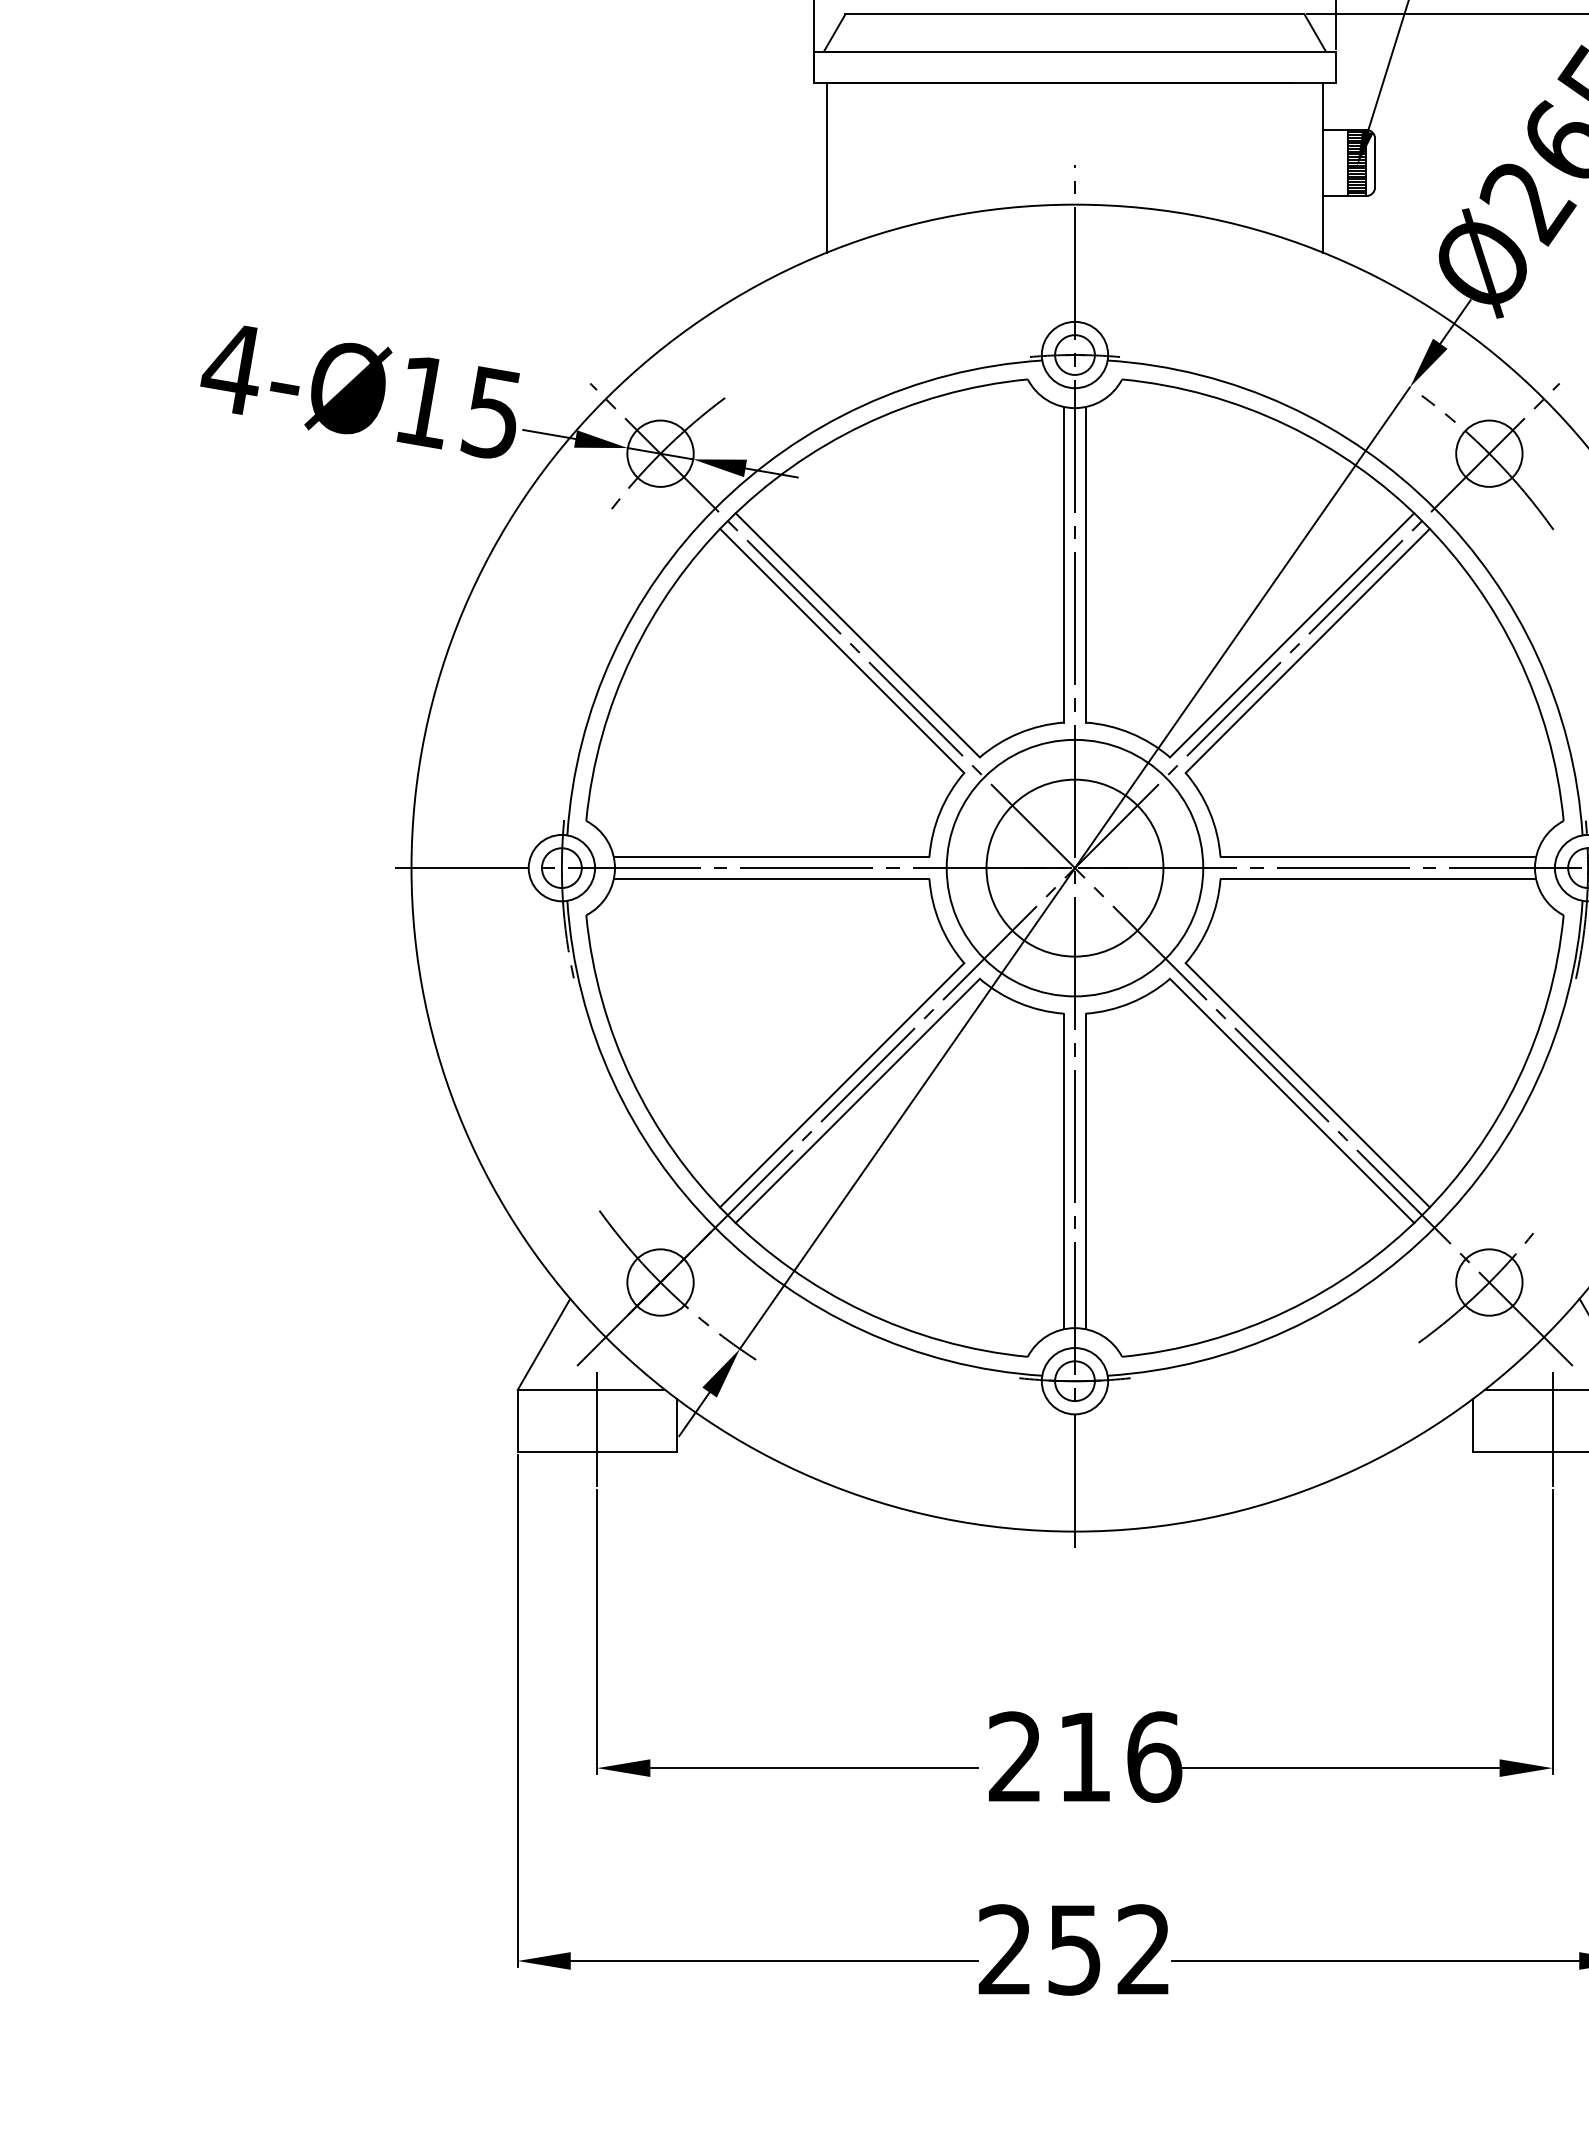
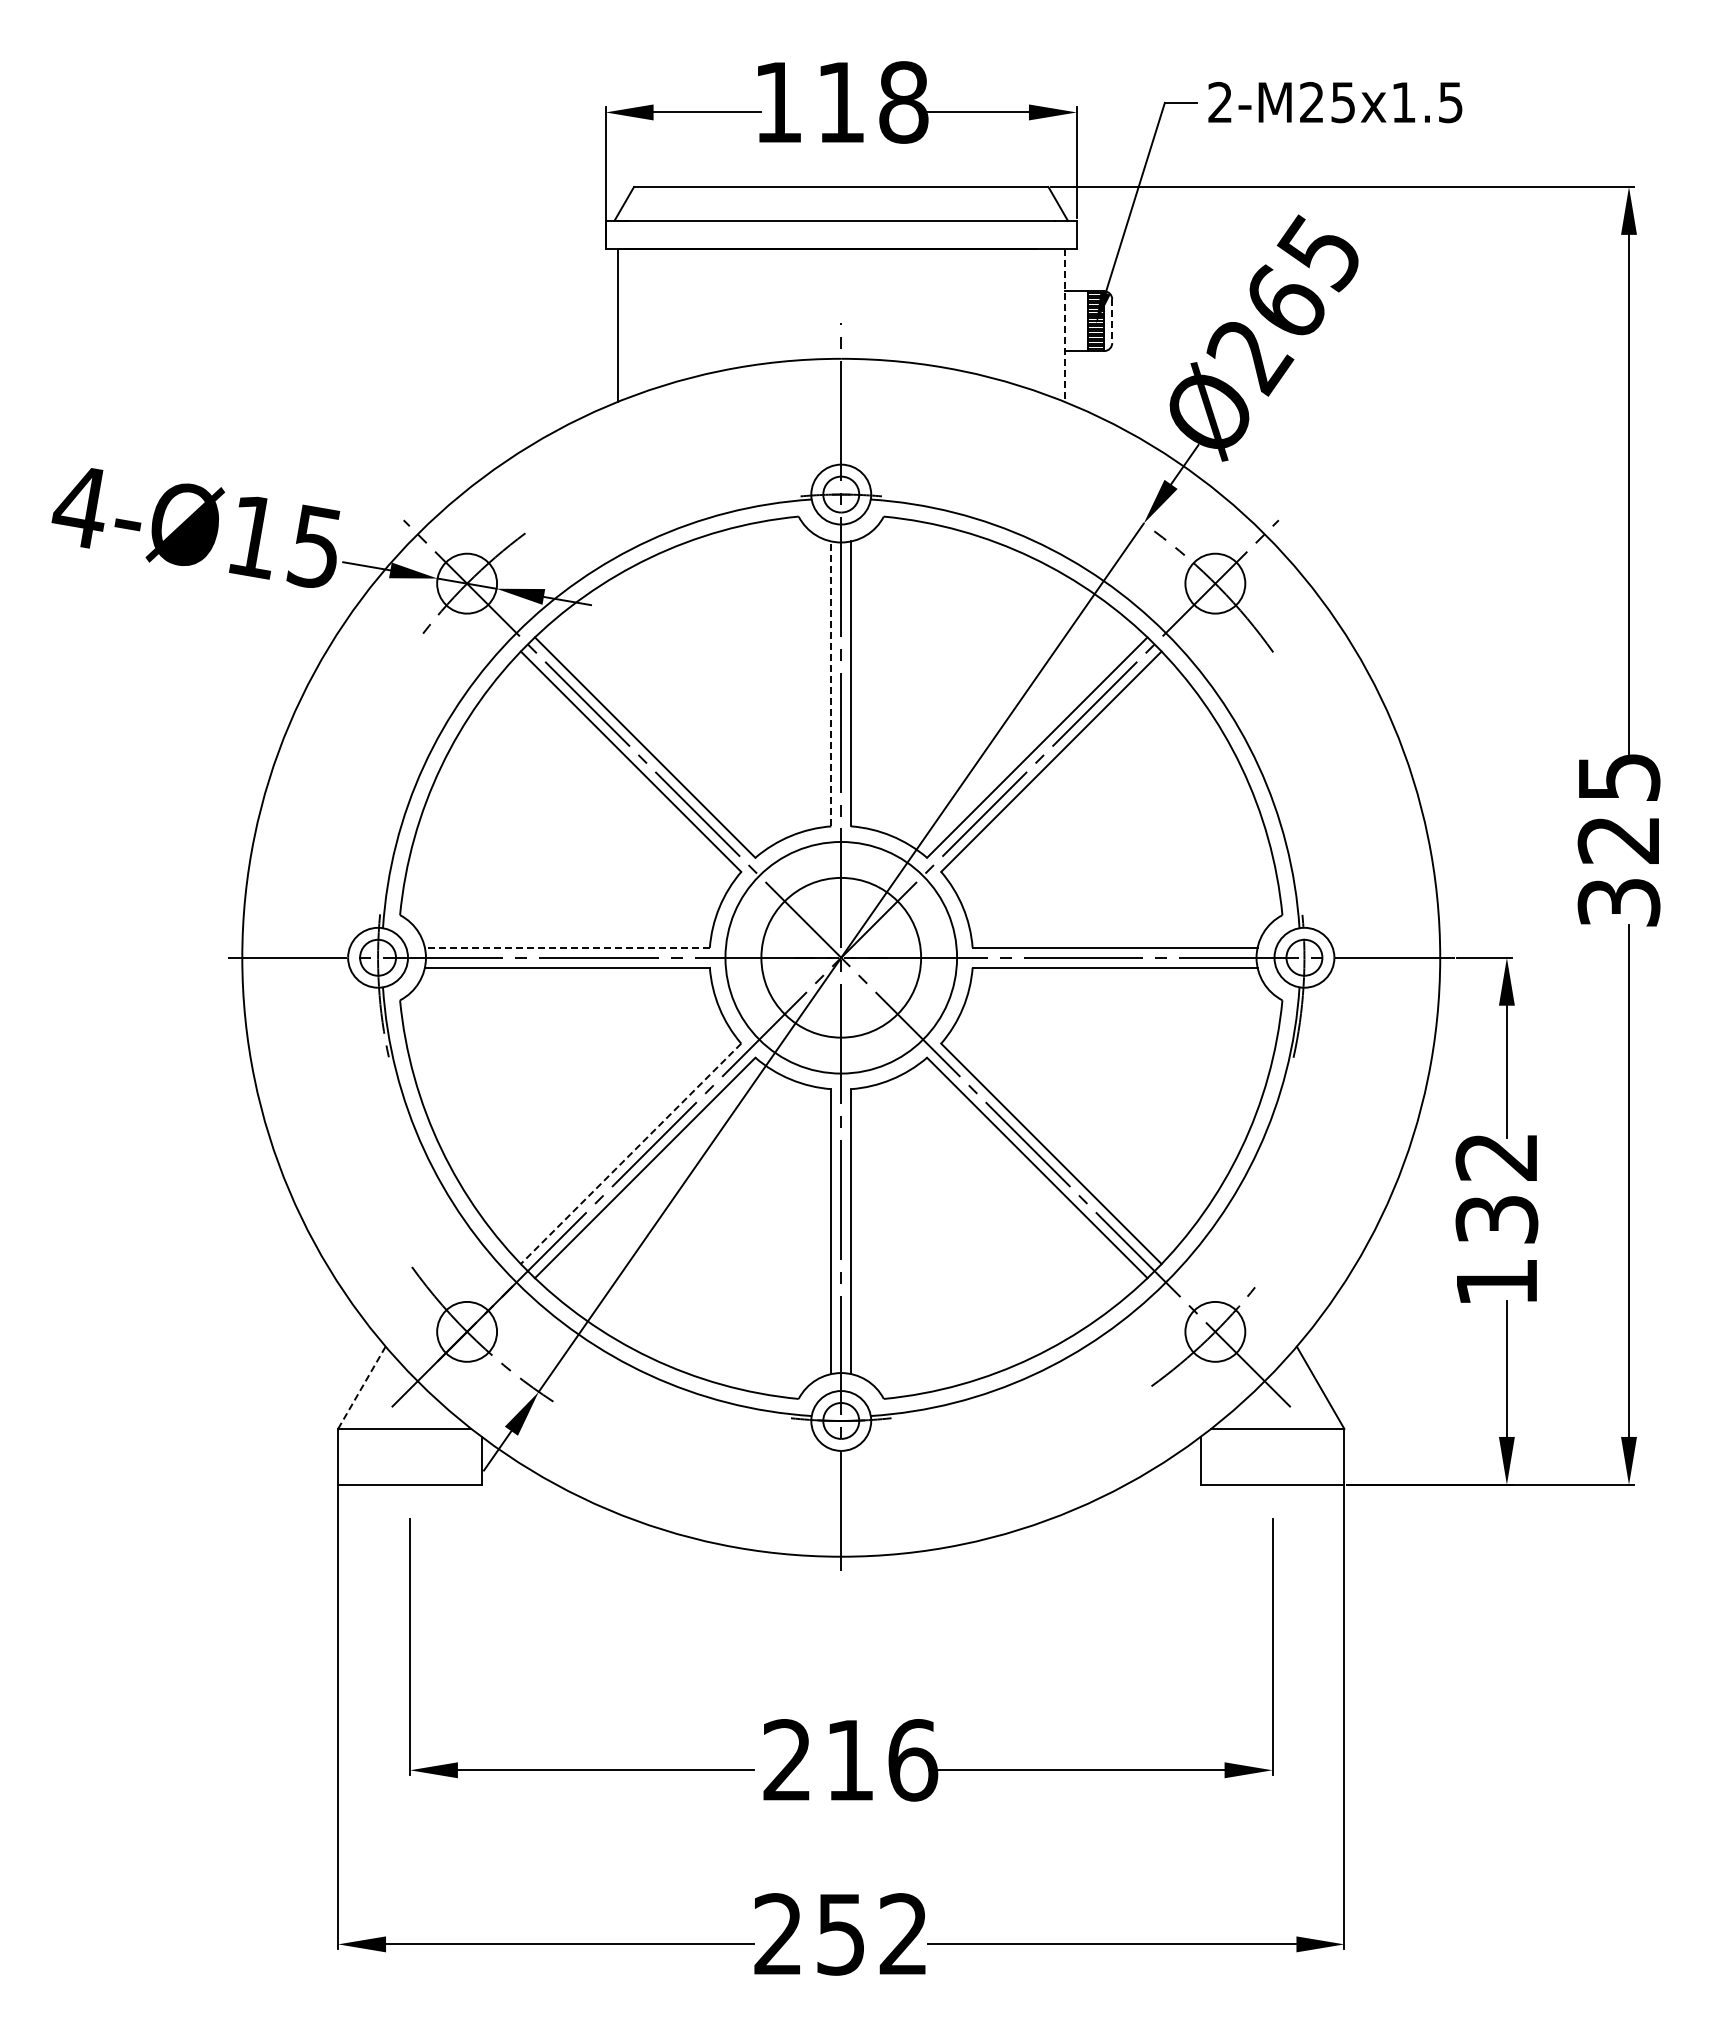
line: (1375, 163) -> (1112, 321), solid -> dashed
line: (1322, 167) -> (1064, 325), solid -> dashed
line: (1064, 564) -> (831, 683), solid -> dashed
line: (770, 856) -> (566, 947), solid -> dashed
line: (842, 1084) -> (631, 1153), solid -> dashed
line: (543, 1344) -> (361, 1387), solid -> dashed
line: (597, 1429) -> (410, 1464), removed
line: (1552, 1429) -> (1272, 1464), removed

